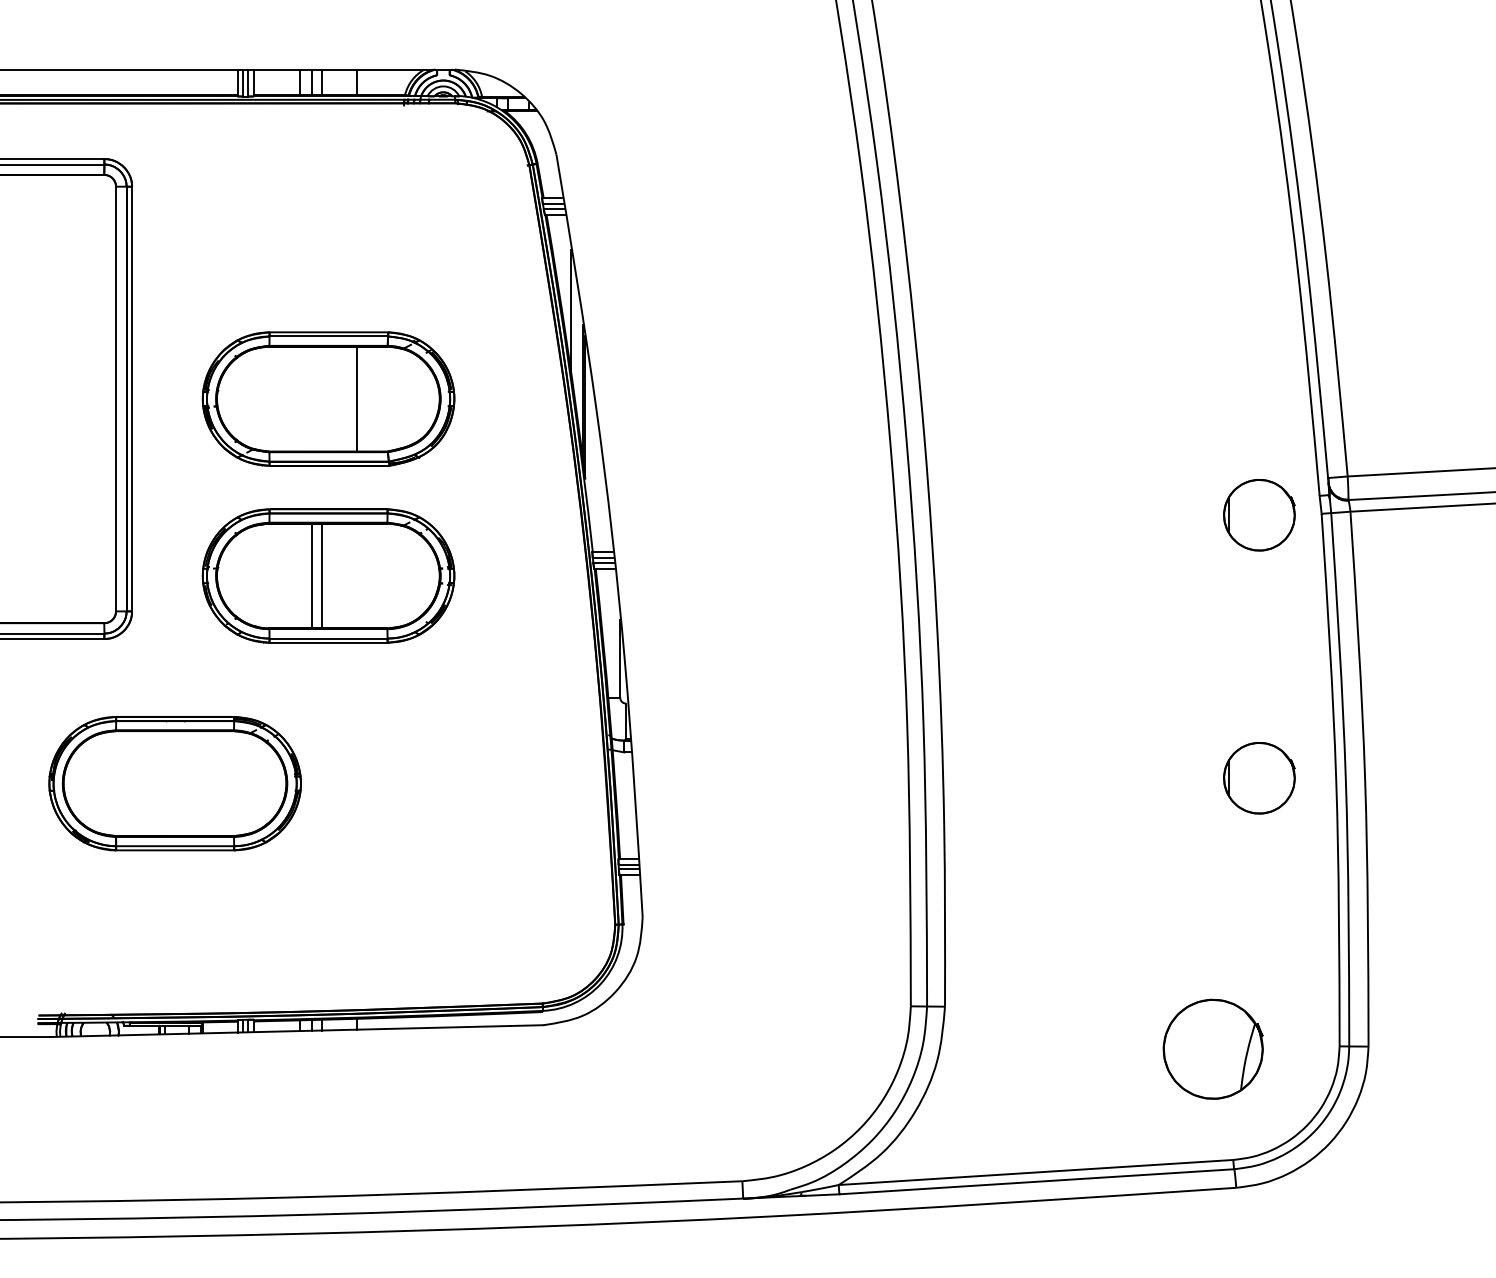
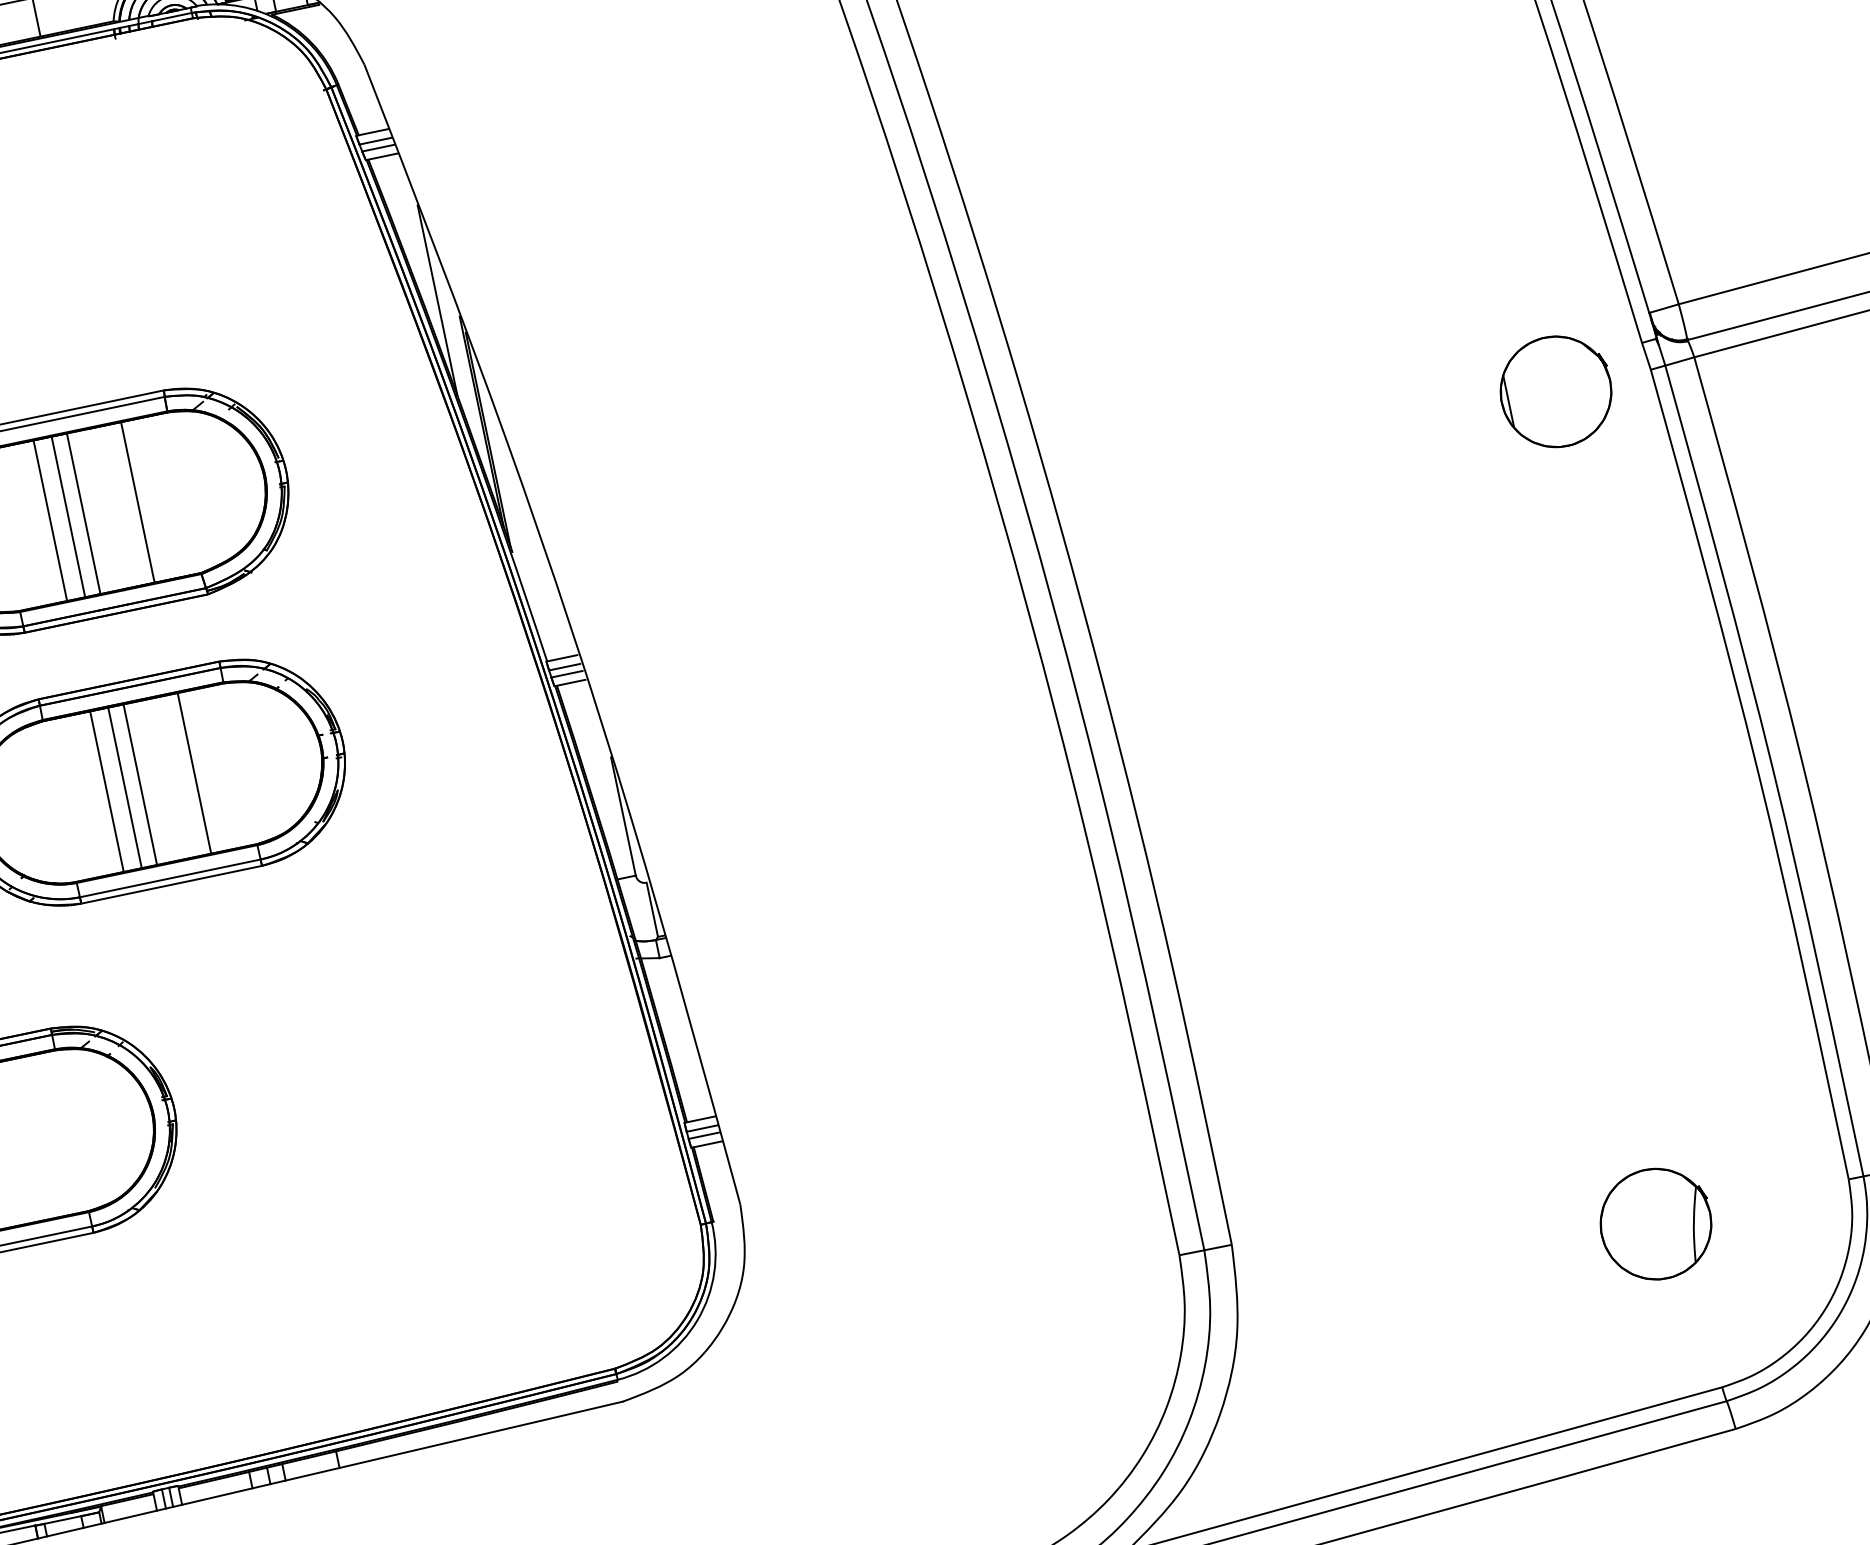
line: (300, 398) -> (50, 519), added
line: (312, 398) -> (68, 515), added
line: (322, 398) -> (84, 512), added
line: (300, 575) -> (107, 790), added
line: (357, 575) -> (194, 772), added
part: (1259, 778) -> (1640, 794), removed
part: (1212, 1048) -> (1654, 1223), size x0.71

